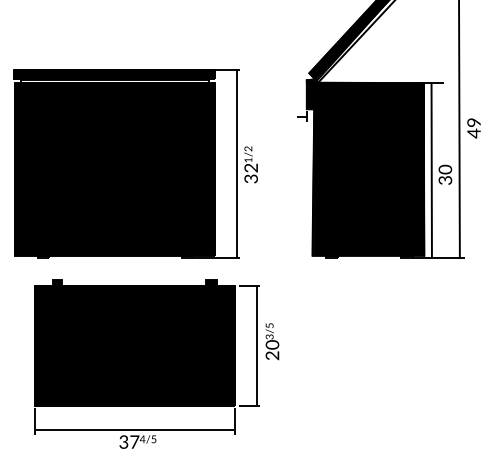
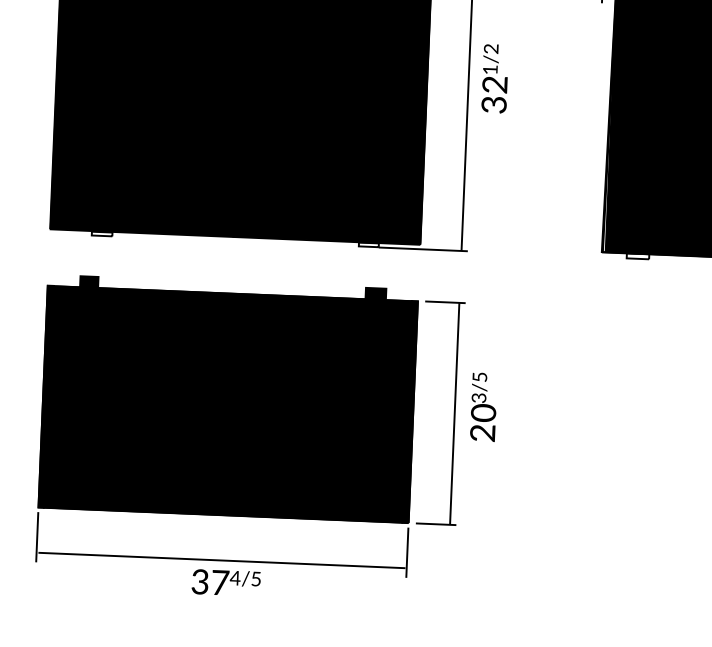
part: (156, 363) -> (266, 438), moved

